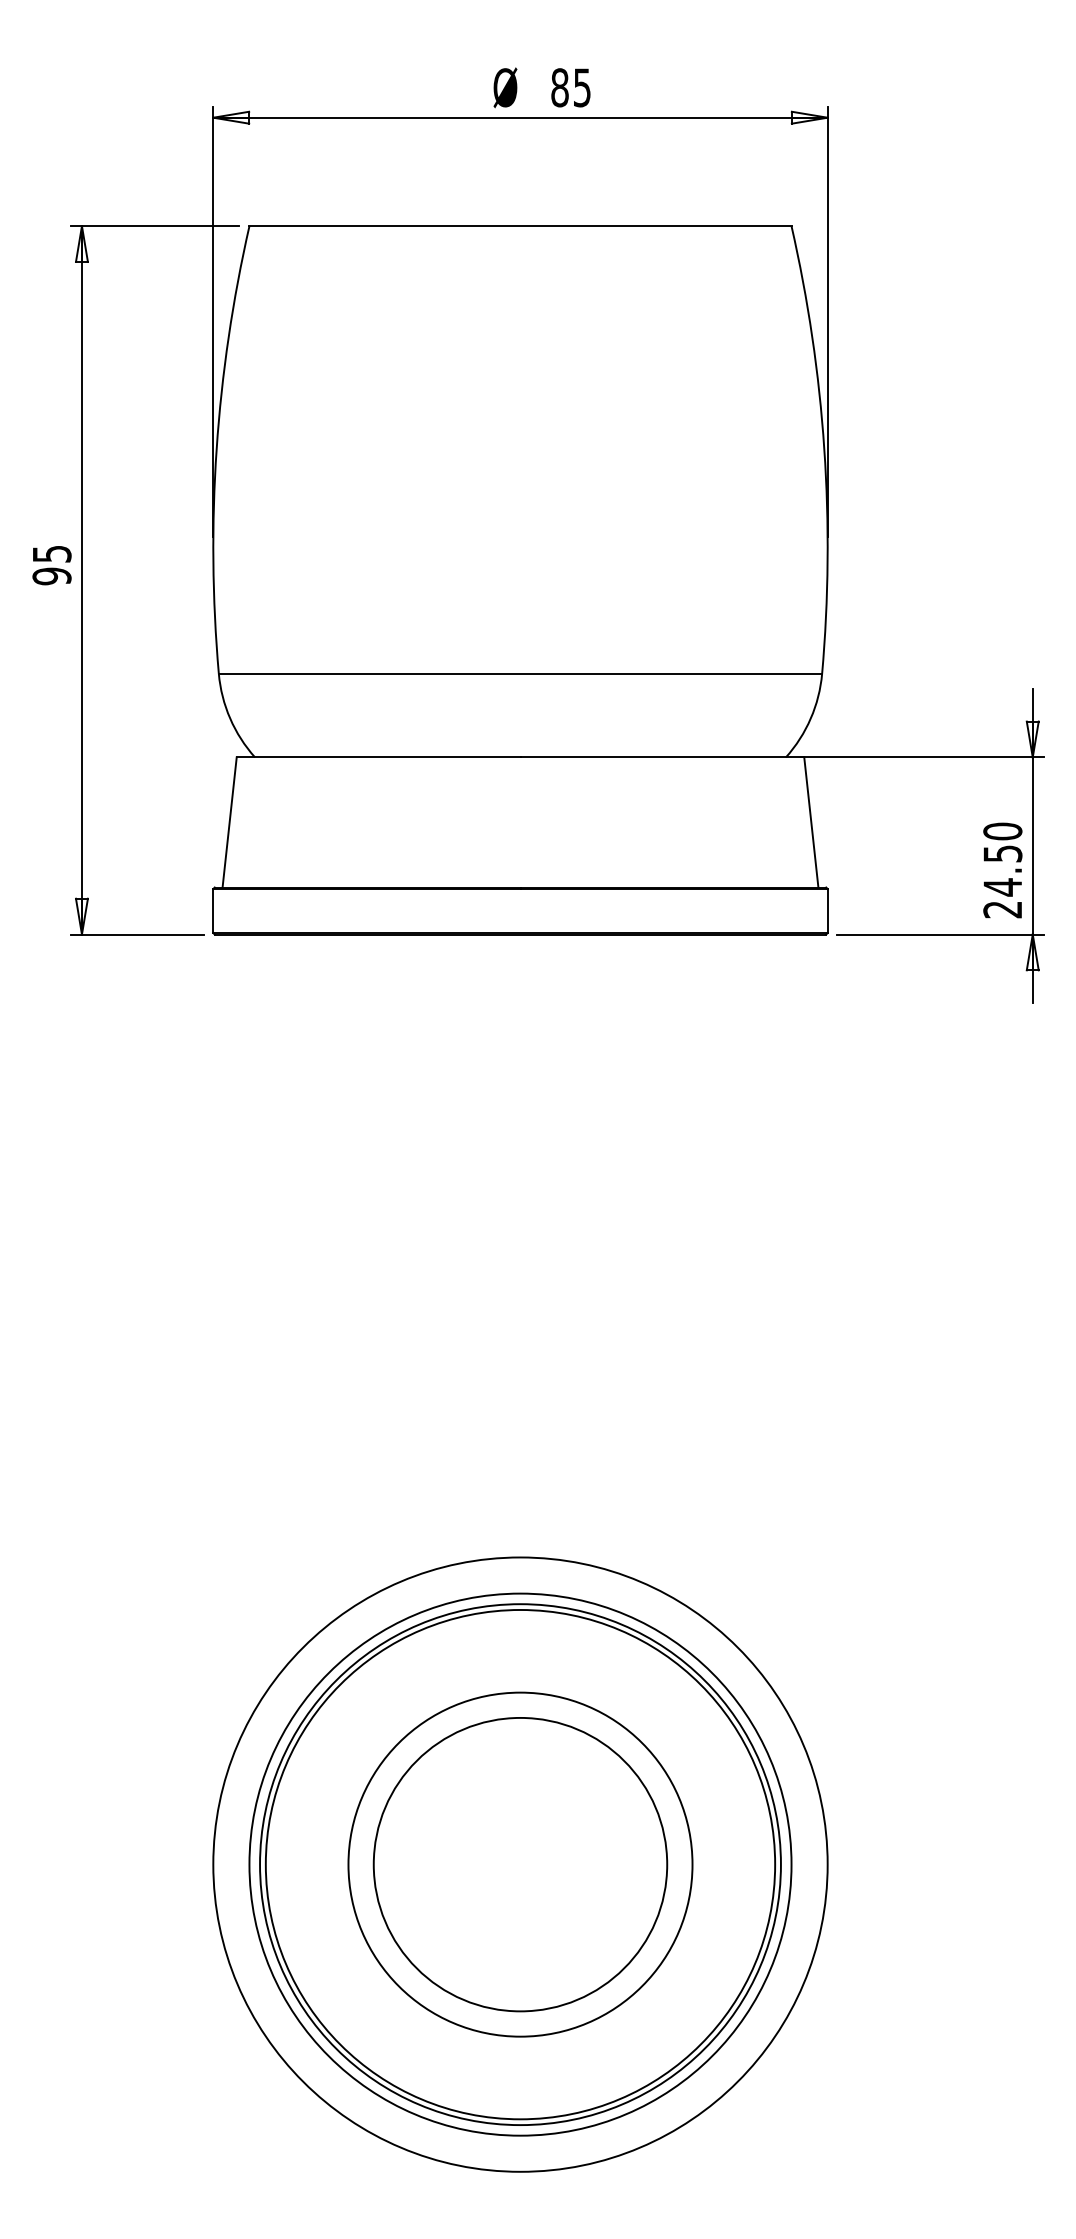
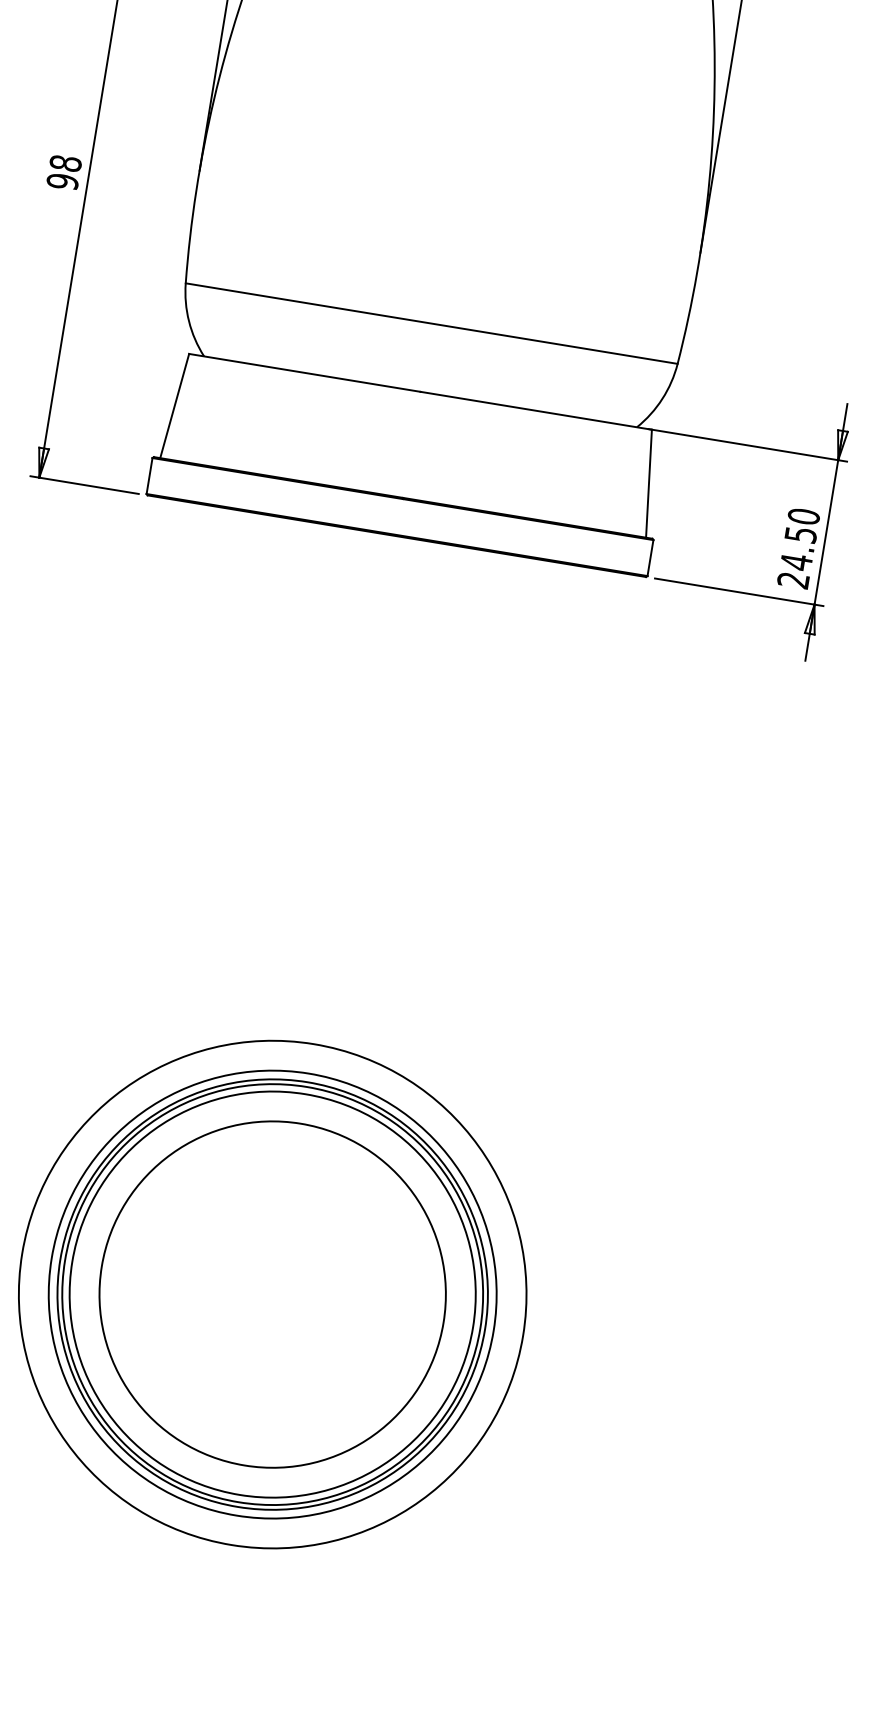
text: (51, 553) -> (65, 162), 95 -> 98
circle: (520, 1864) -> (272, 1294), size x1.43
circle: (520, 1864) -> (272, 1294), size x1.43

